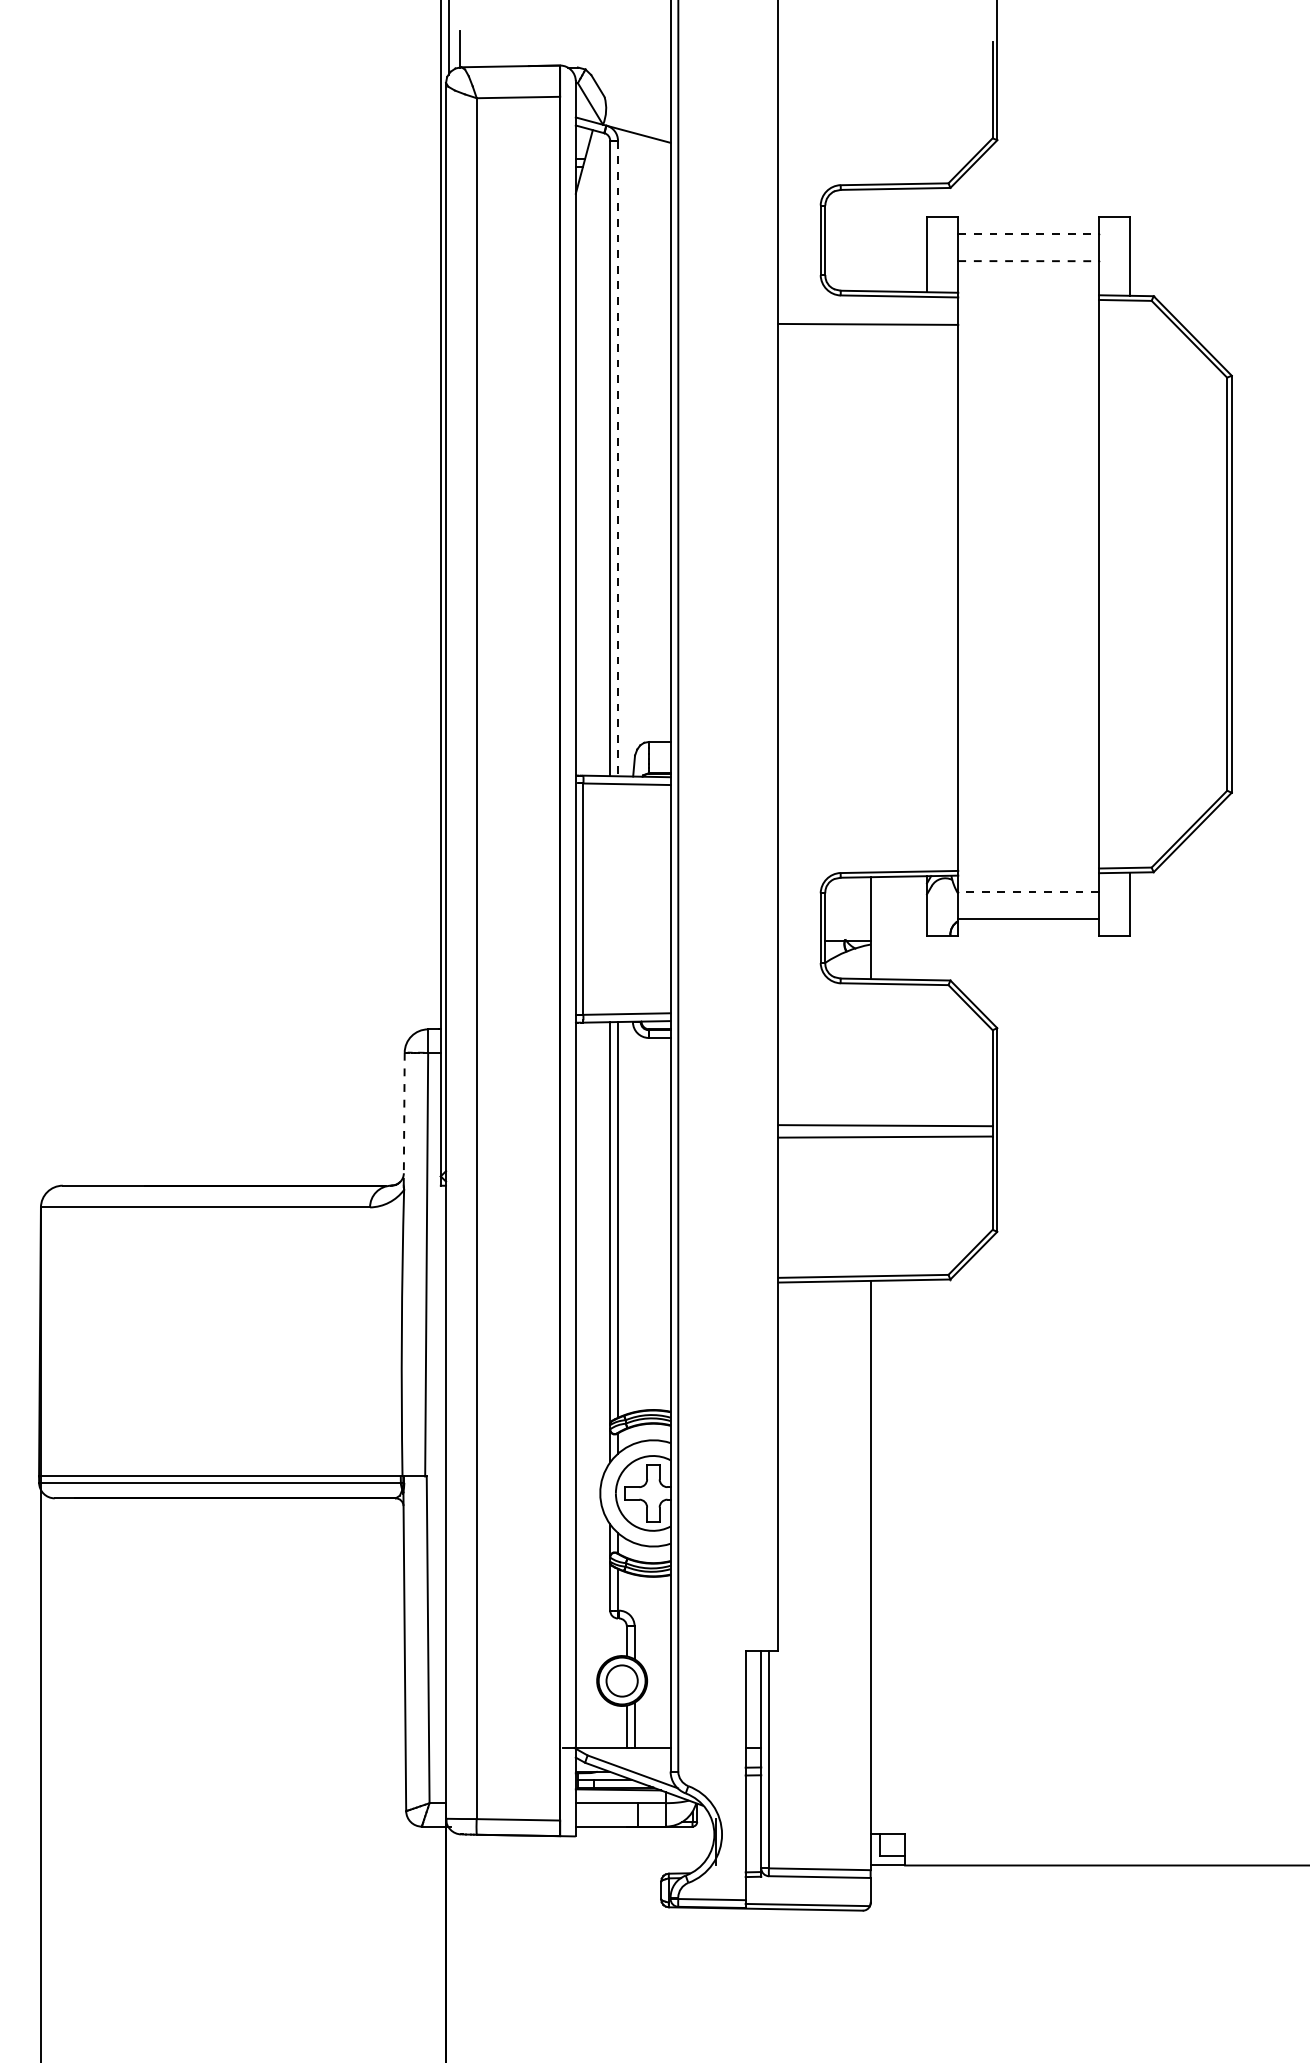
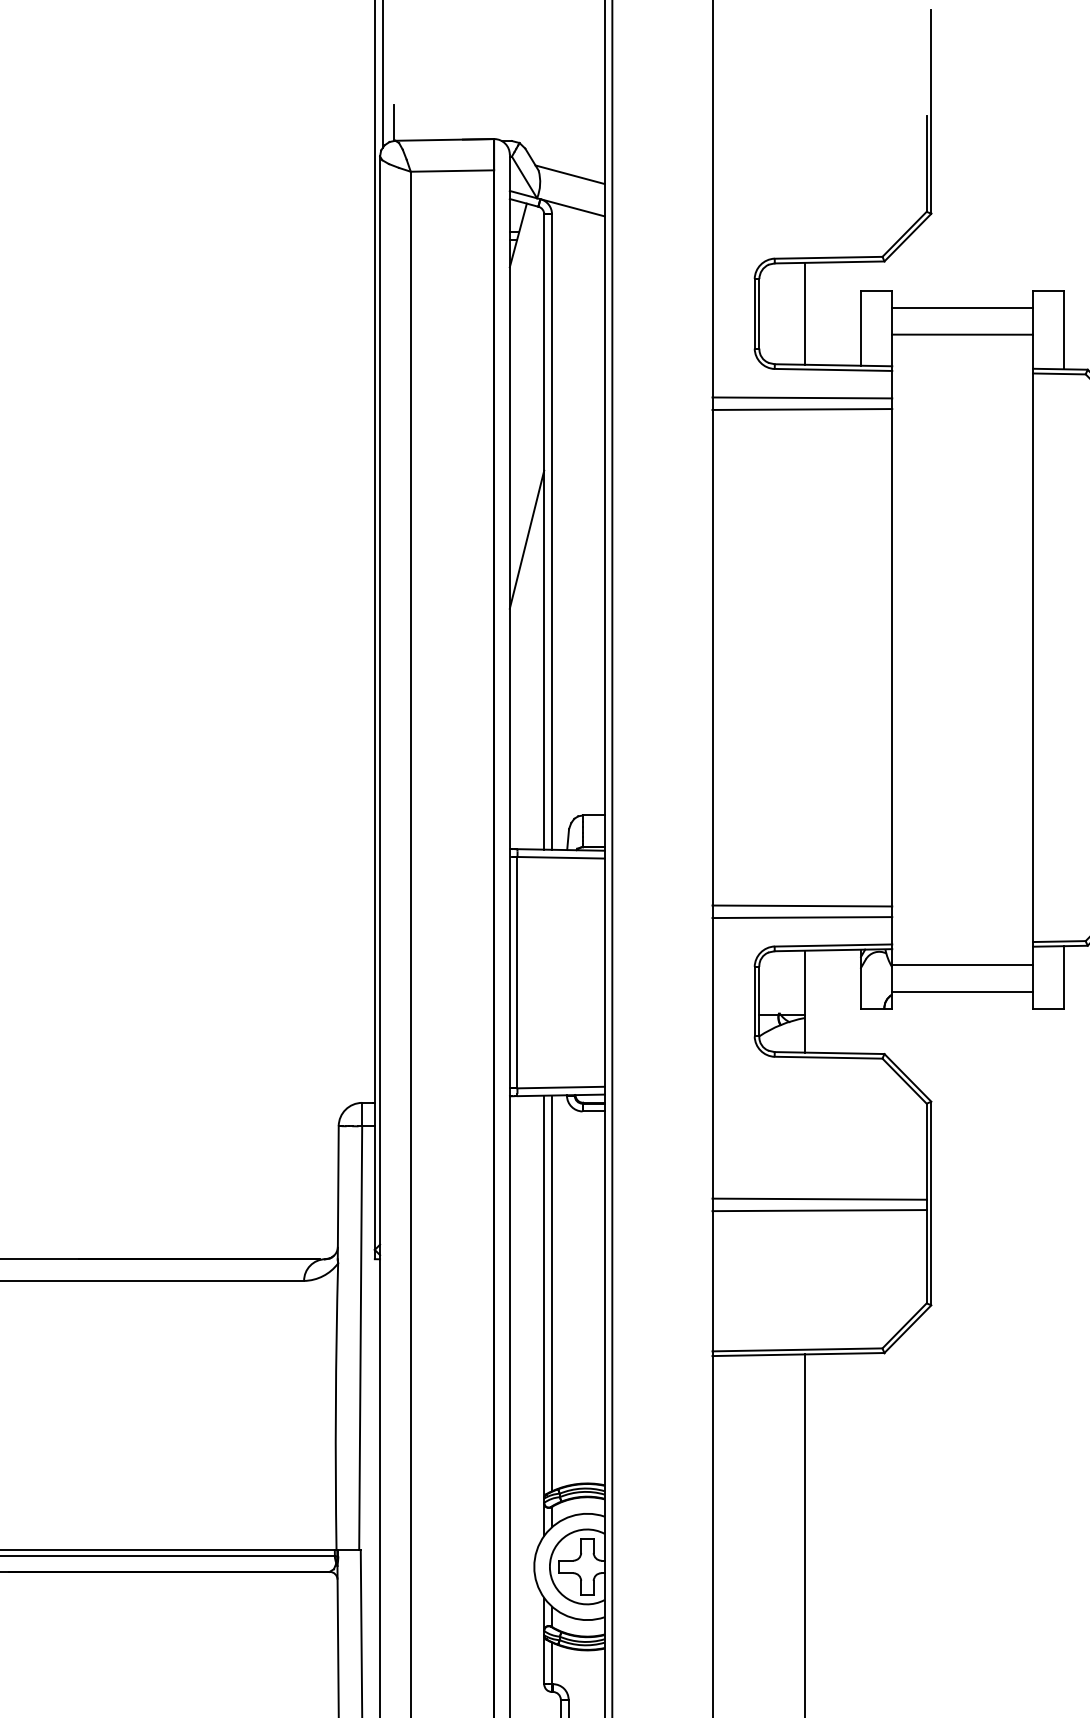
line: (635, 100) -> (569, 174), added
line: (1029, 234) -> (963, 308), dashed -> solid
line: (870, 240) -> (804, 314), added
line: (1029, 261) -> (963, 335), dashed -> solid
line: (868, 335) -> (802, 409), added
line: (618, 458) -> (552, 532), dashed -> solid
line: (592, 466) -> (526, 540), added
line: (868, 832) -> (802, 906), added
line: (868, 843) -> (802, 917), added
line: (1028, 891) -> (962, 965), dashed -> solid
line: (404, 1119) -> (338, 1193), dashed -> solid

